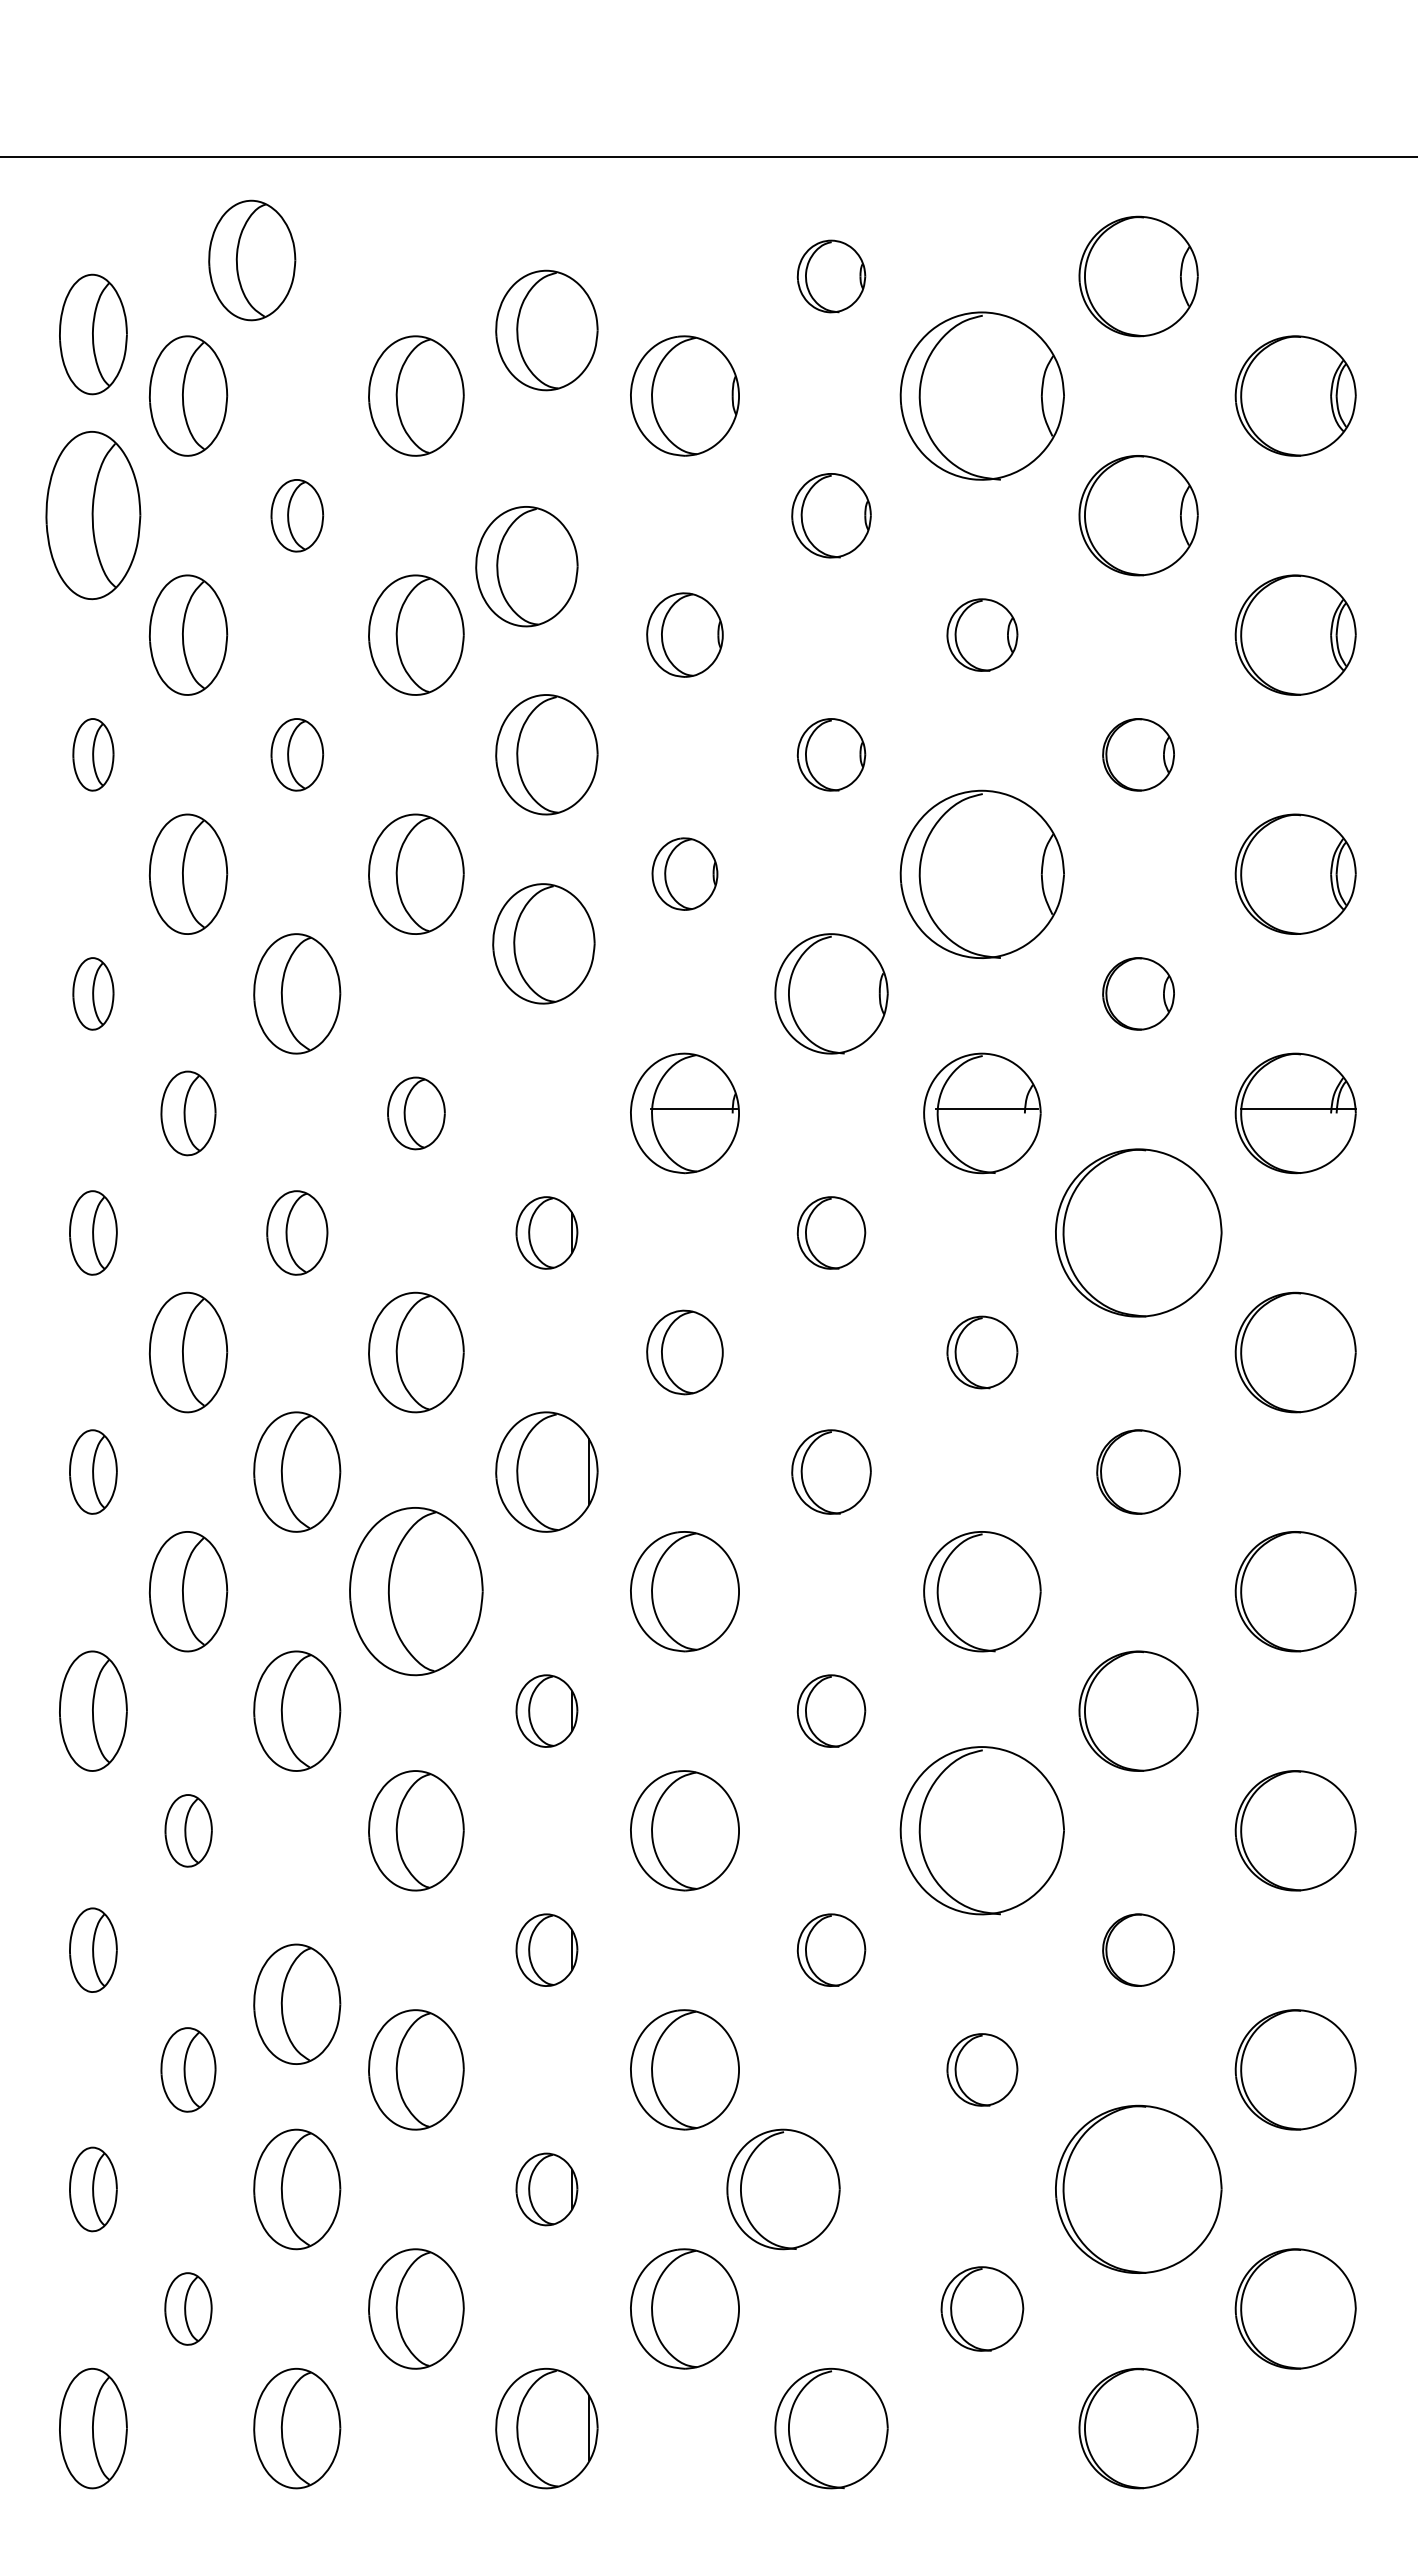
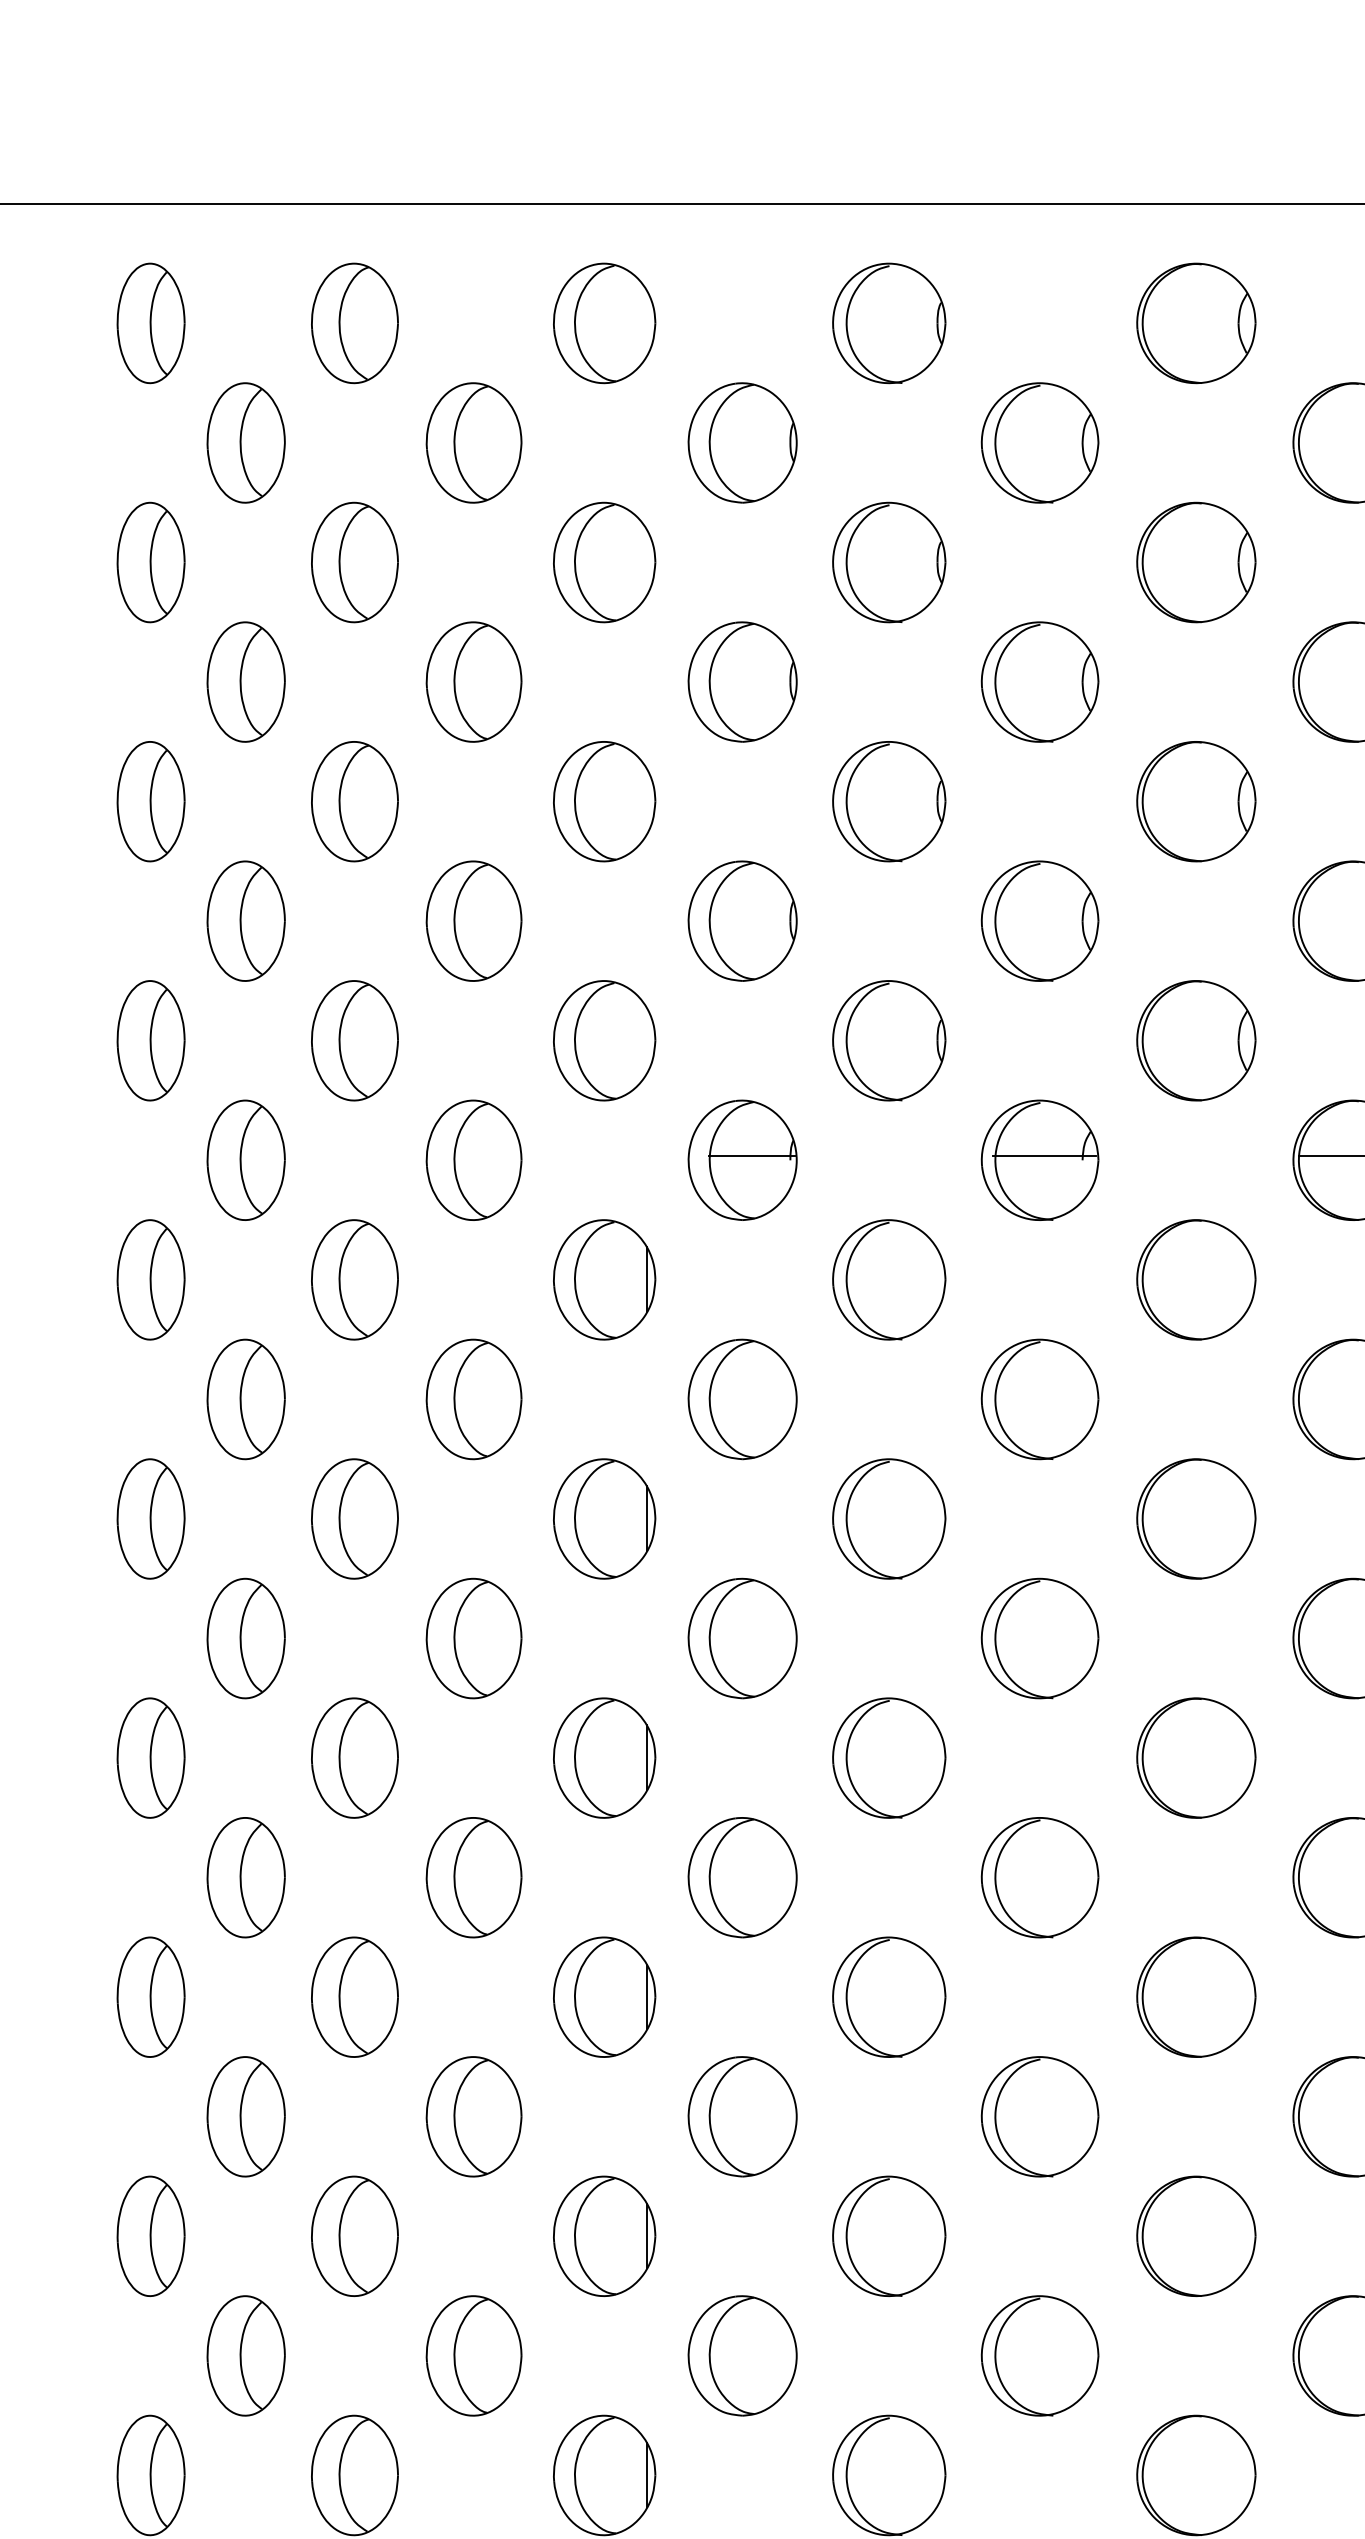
part: (252, 260) -> (355, 323), moved
part: (831, 276) -> (889, 323), size x1.67
part: (546, 330) -> (604, 323), moved
part: (93, 334) -> (151, 323), moved
part: (982, 395) -> (1040, 442), size x0.71
part: (93, 515) -> (151, 562), size x0.71
part: (297, 515) -> (355, 562), size x1.67
part: (831, 515) -> (889, 562), size x1.43
part: (526, 566) -> (604, 562), moved
part: (684, 634) -> (742, 681), size x1.43
part: (982, 634) -> (1040, 681), size x1.67
part: (93, 754) -> (151, 801), size x1.67
part: (297, 754) -> (355, 801), size x1.67
part: (831, 754) -> (889, 801), size x1.67
part: (1138, 754) -> (1196, 801), size x1.67
part: (684, 873) -> (742, 920), size x1.67
part: (982, 873) -> (1040, 920), size x0.71
part: (543, 943) -> (604, 1040), moved
part: (93, 993) -> (151, 1040), size x1.67
part: (1138, 993) -> (1196, 1040), size x1.67
part: (188, 1113) -> (246, 1160), size x1.43
part: (416, 1113) -> (474, 1160), size x1.67
part: (93, 1232) -> (151, 1279), size x1.43
part: (297, 1232) -> (355, 1279), size x1.43
part: (546, 1232) -> (604, 1279), size x1.67
part: (831, 1232) -> (889, 1279), size x1.67
part: (1138, 1232) -> (1196, 1279), size x0.71
part: (684, 1352) -> (742, 1399), size x1.43
part: (982, 1352) -> (1040, 1399), size x1.67
part: (93, 1471) -> (151, 1518), size x1.43
part: (831, 1471) -> (889, 1518), size x1.43
part: (1138, 1471) -> (1196, 1518), size x1.43
part: (416, 1591) -> (474, 1638), size x0.71
part: (546, 1710) -> (604, 1757), size x1.67
part: (831, 1710) -> (889, 1757), size x1.67
part: (188, 1830) -> (246, 1877), size x1.67
part: (982, 1830) -> (1040, 1877), size x0.71
part: (93, 1949) -> (151, 1996), size x1.43
part: (546, 1949) -> (604, 1996), size x1.67
part: (831, 1949) -> (889, 1996), size x1.67
part: (1138, 1949) -> (1196, 1996), size x1.67
part: (297, 2003) -> (355, 1996), moved
part: (188, 2069) -> (246, 2116), size x1.43
part: (982, 2069) -> (1040, 2116), size x1.67
part: (93, 2189) -> (151, 2236), size x1.43
part: (546, 2189) -> (604, 2236), size x1.67
part: (783, 2189) -> (889, 2236), moved
part: (1138, 2189) -> (1196, 2236), size x0.71
part: (188, 2308) -> (246, 2355), size x1.67
part: (982, 2308) -> (1040, 2355), size x1.43

